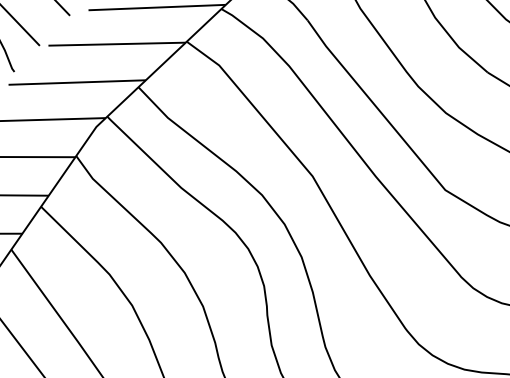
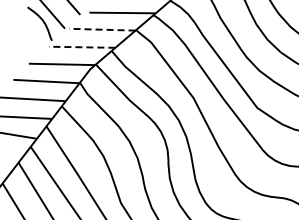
line: (115, 43) -> (101, 29), solid -> dashed
line: (75, 83) -> (81, 47), solid -> dashed

